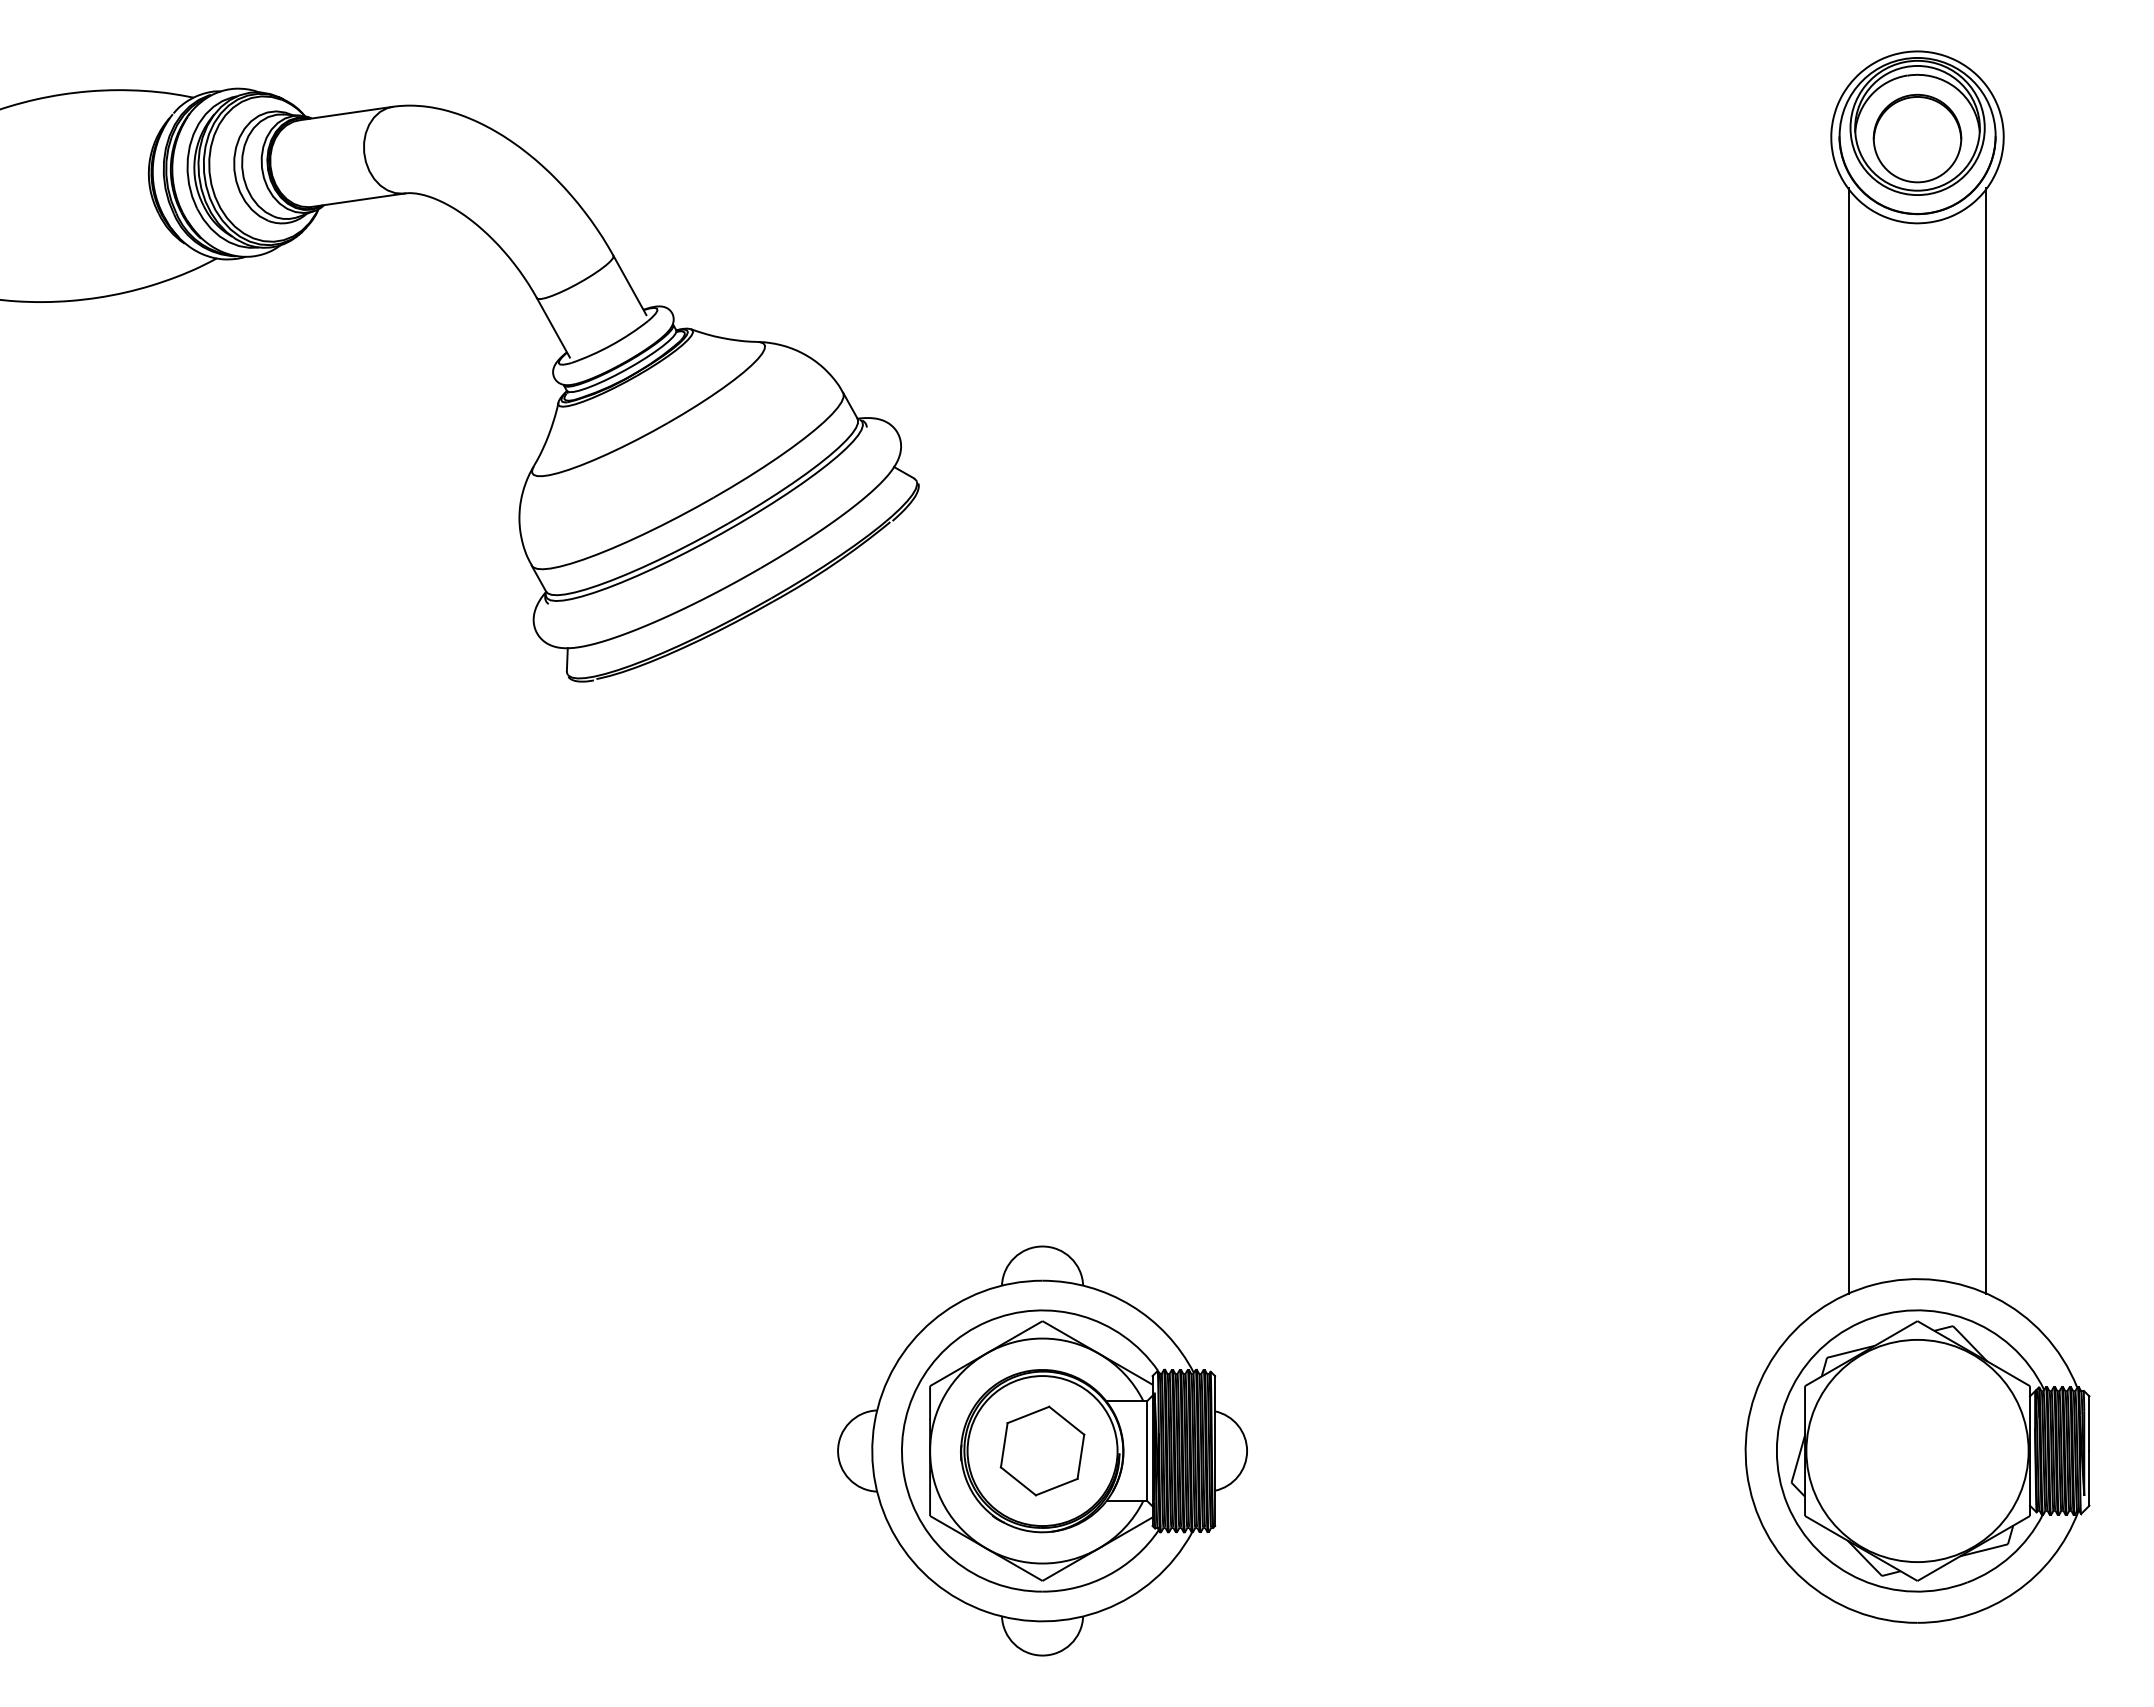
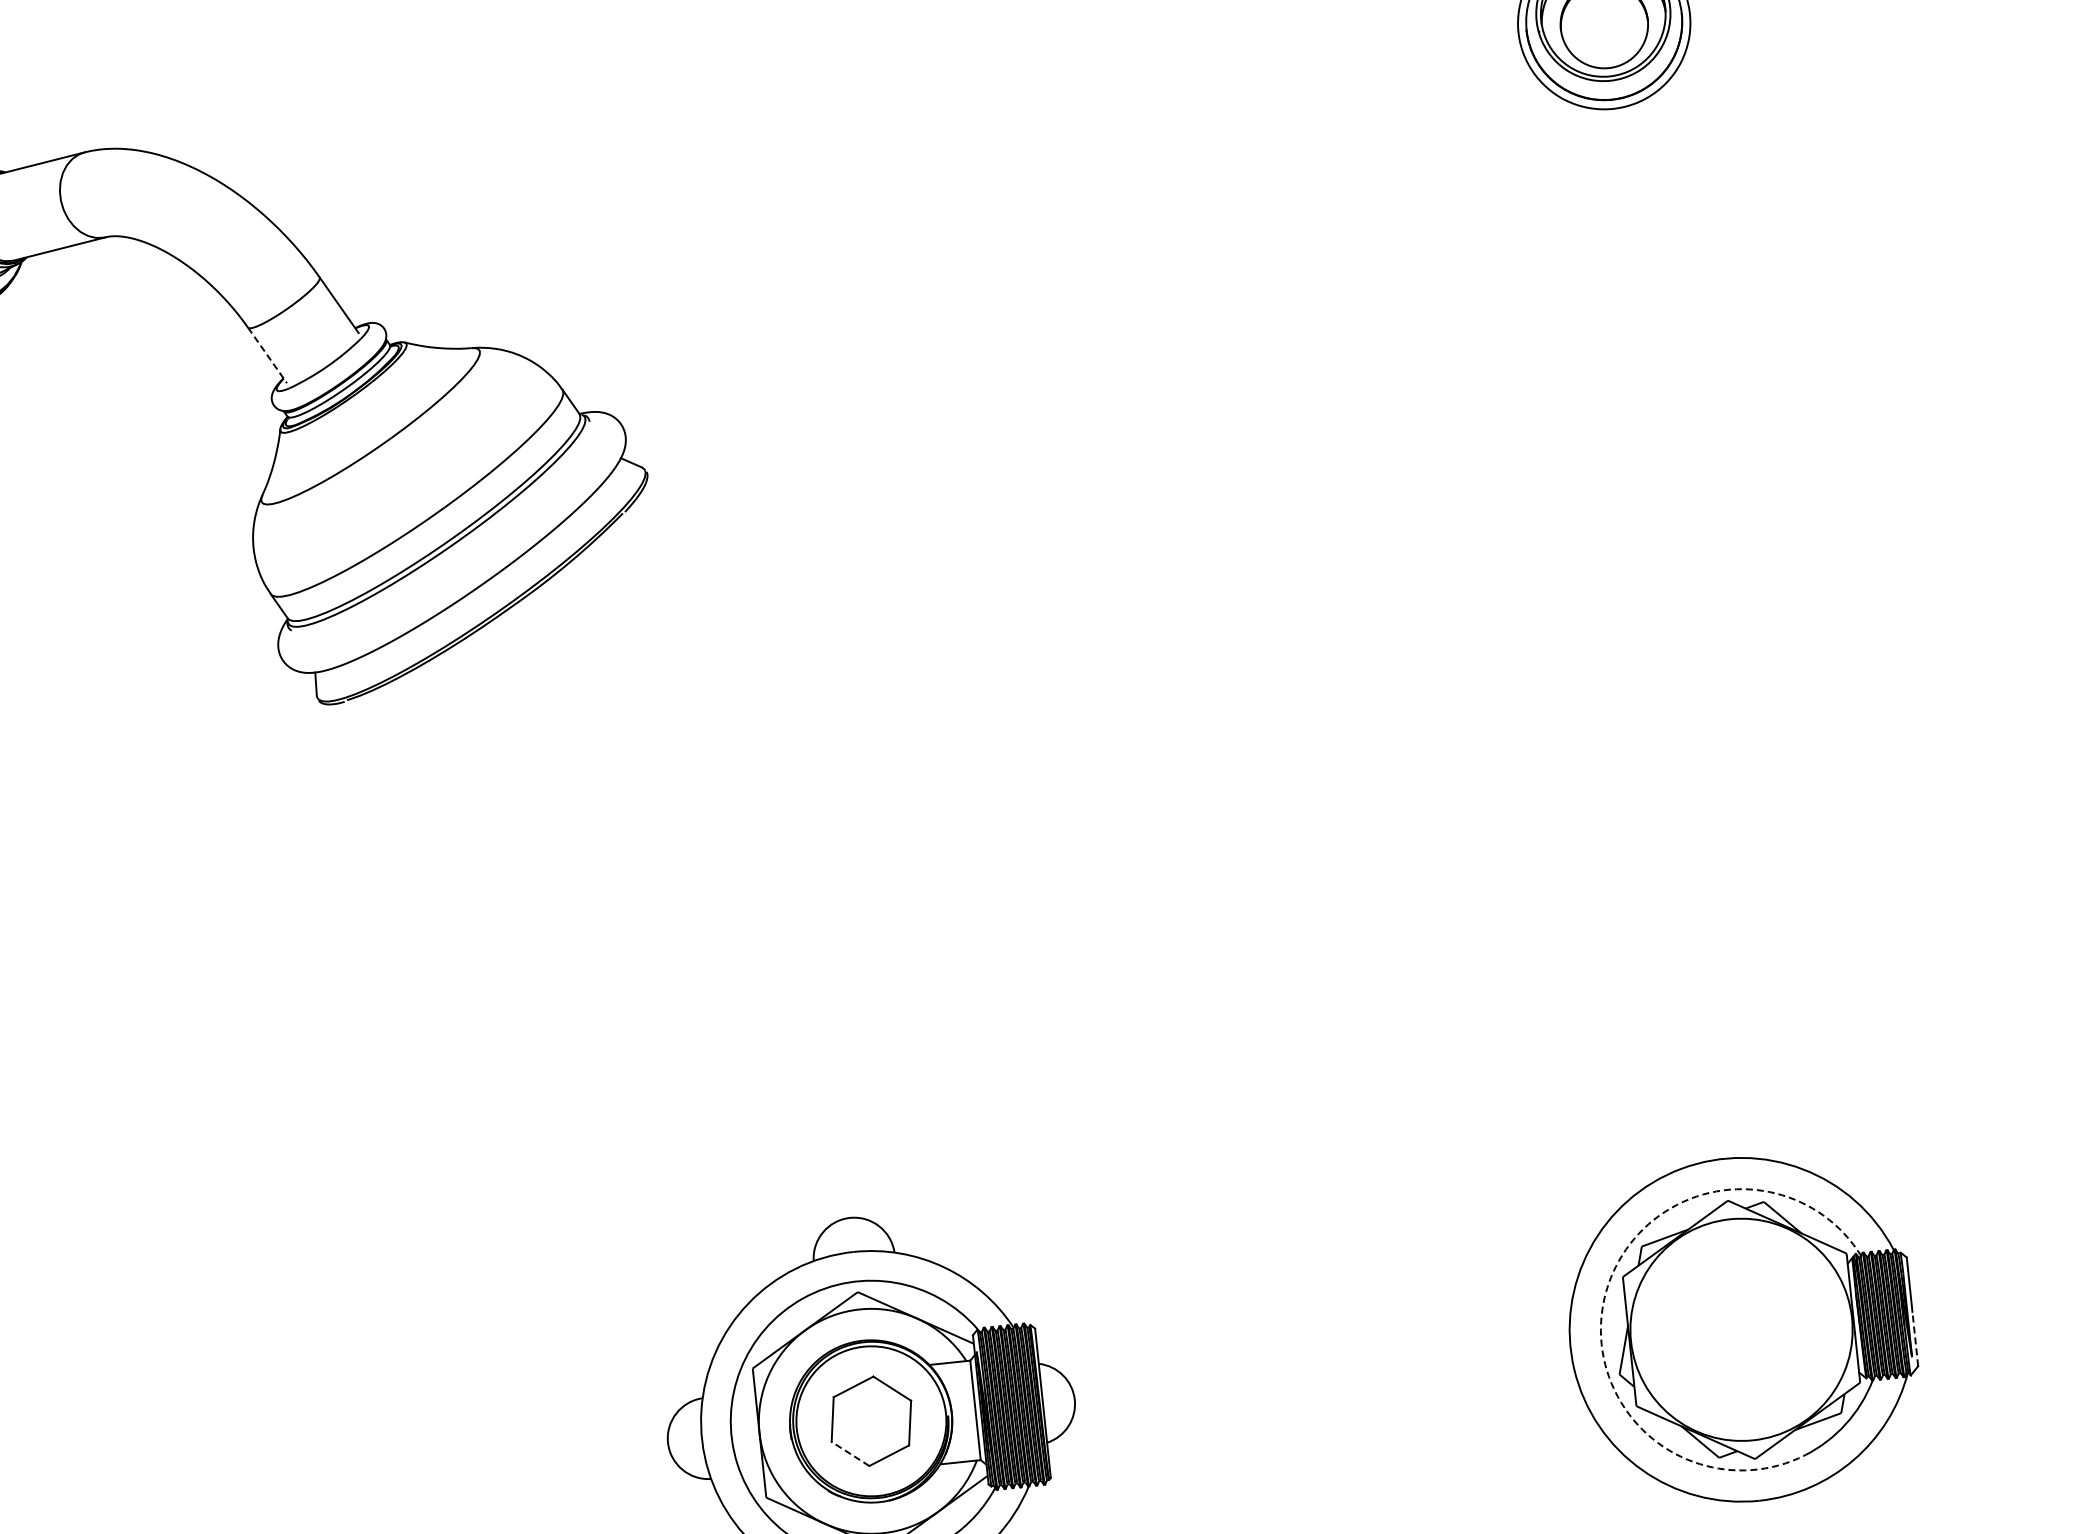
line: (553, 327) -> (267, 355), solid -> dashed
line: (1848, 740) -> (1598, 630), removed
line: (1986, 740) -> (1735, 616), removed
arc: (1786, 1398) -> (1605, 1291), solid -> dashed
line: (2089, 1477) -> (1915, 1338), solid -> dashed
line: (1018, 1481) -> (850, 1454), solid -> dashed

